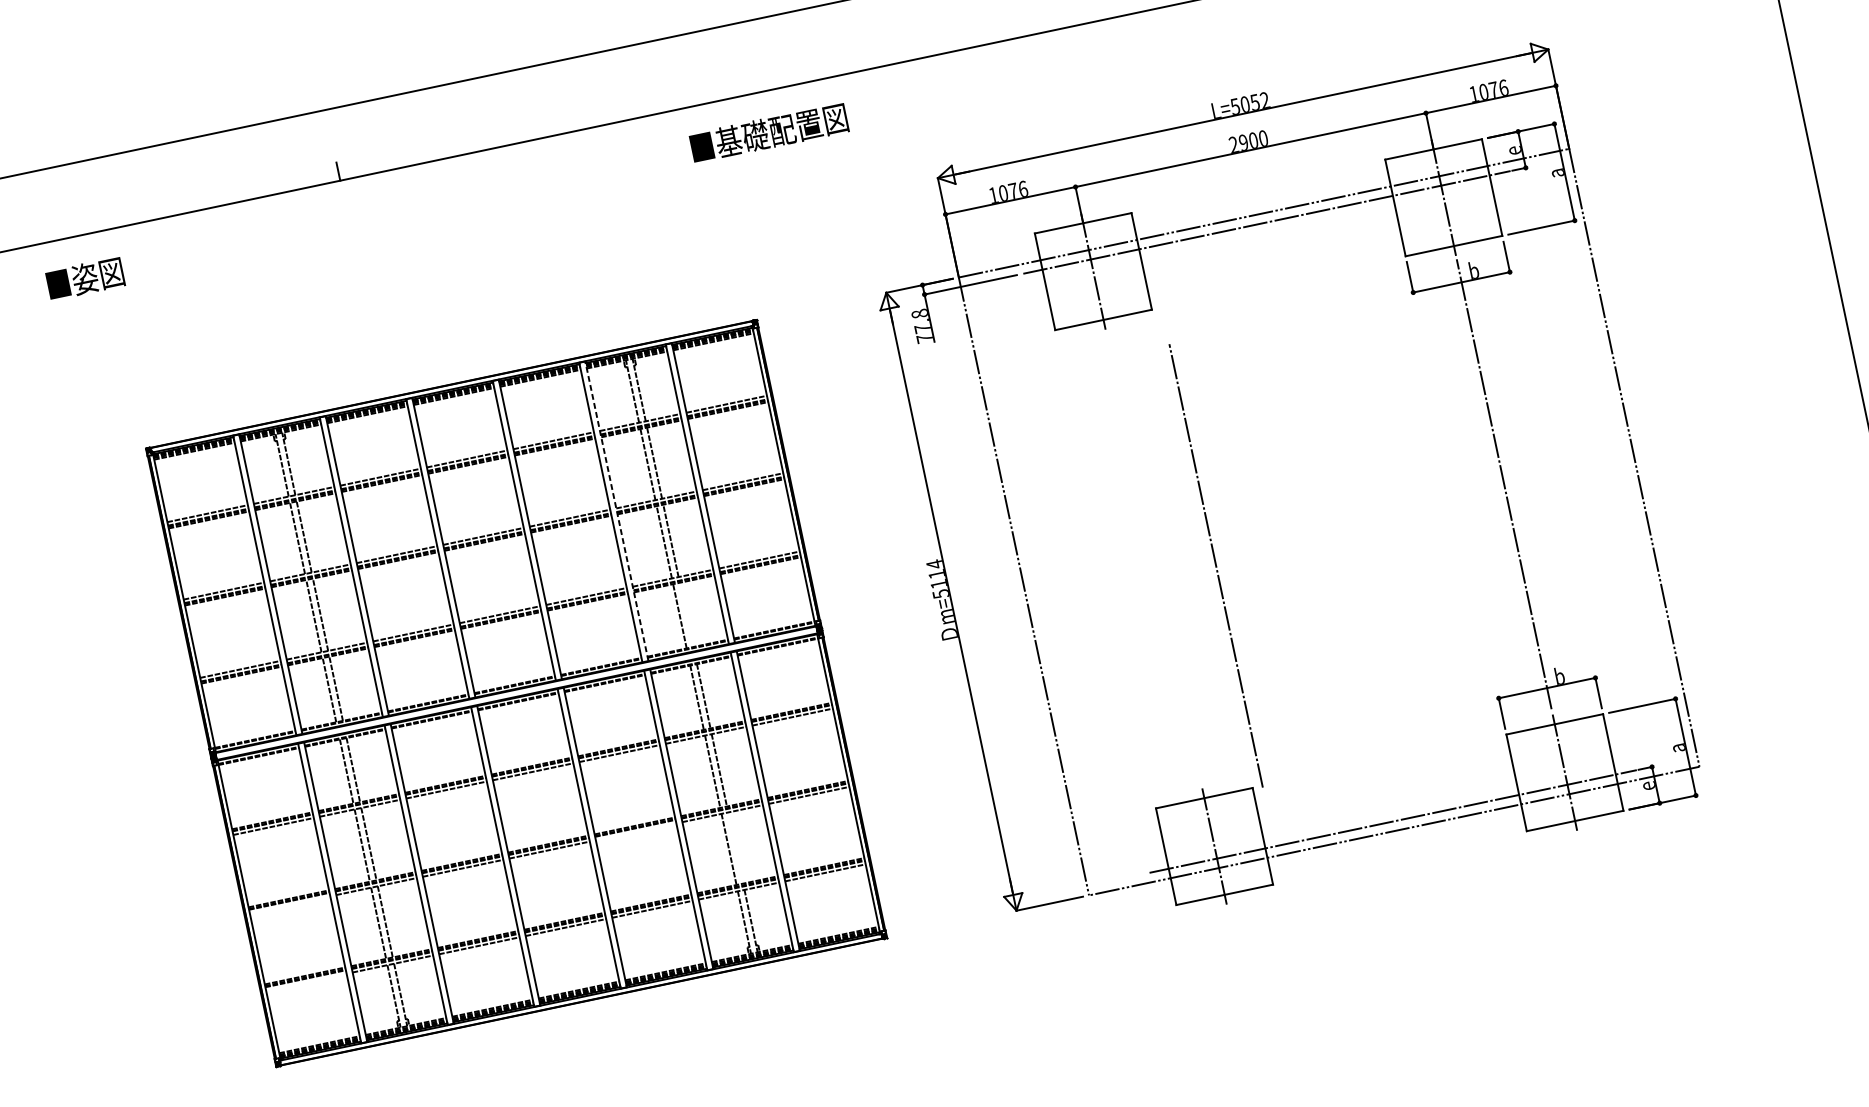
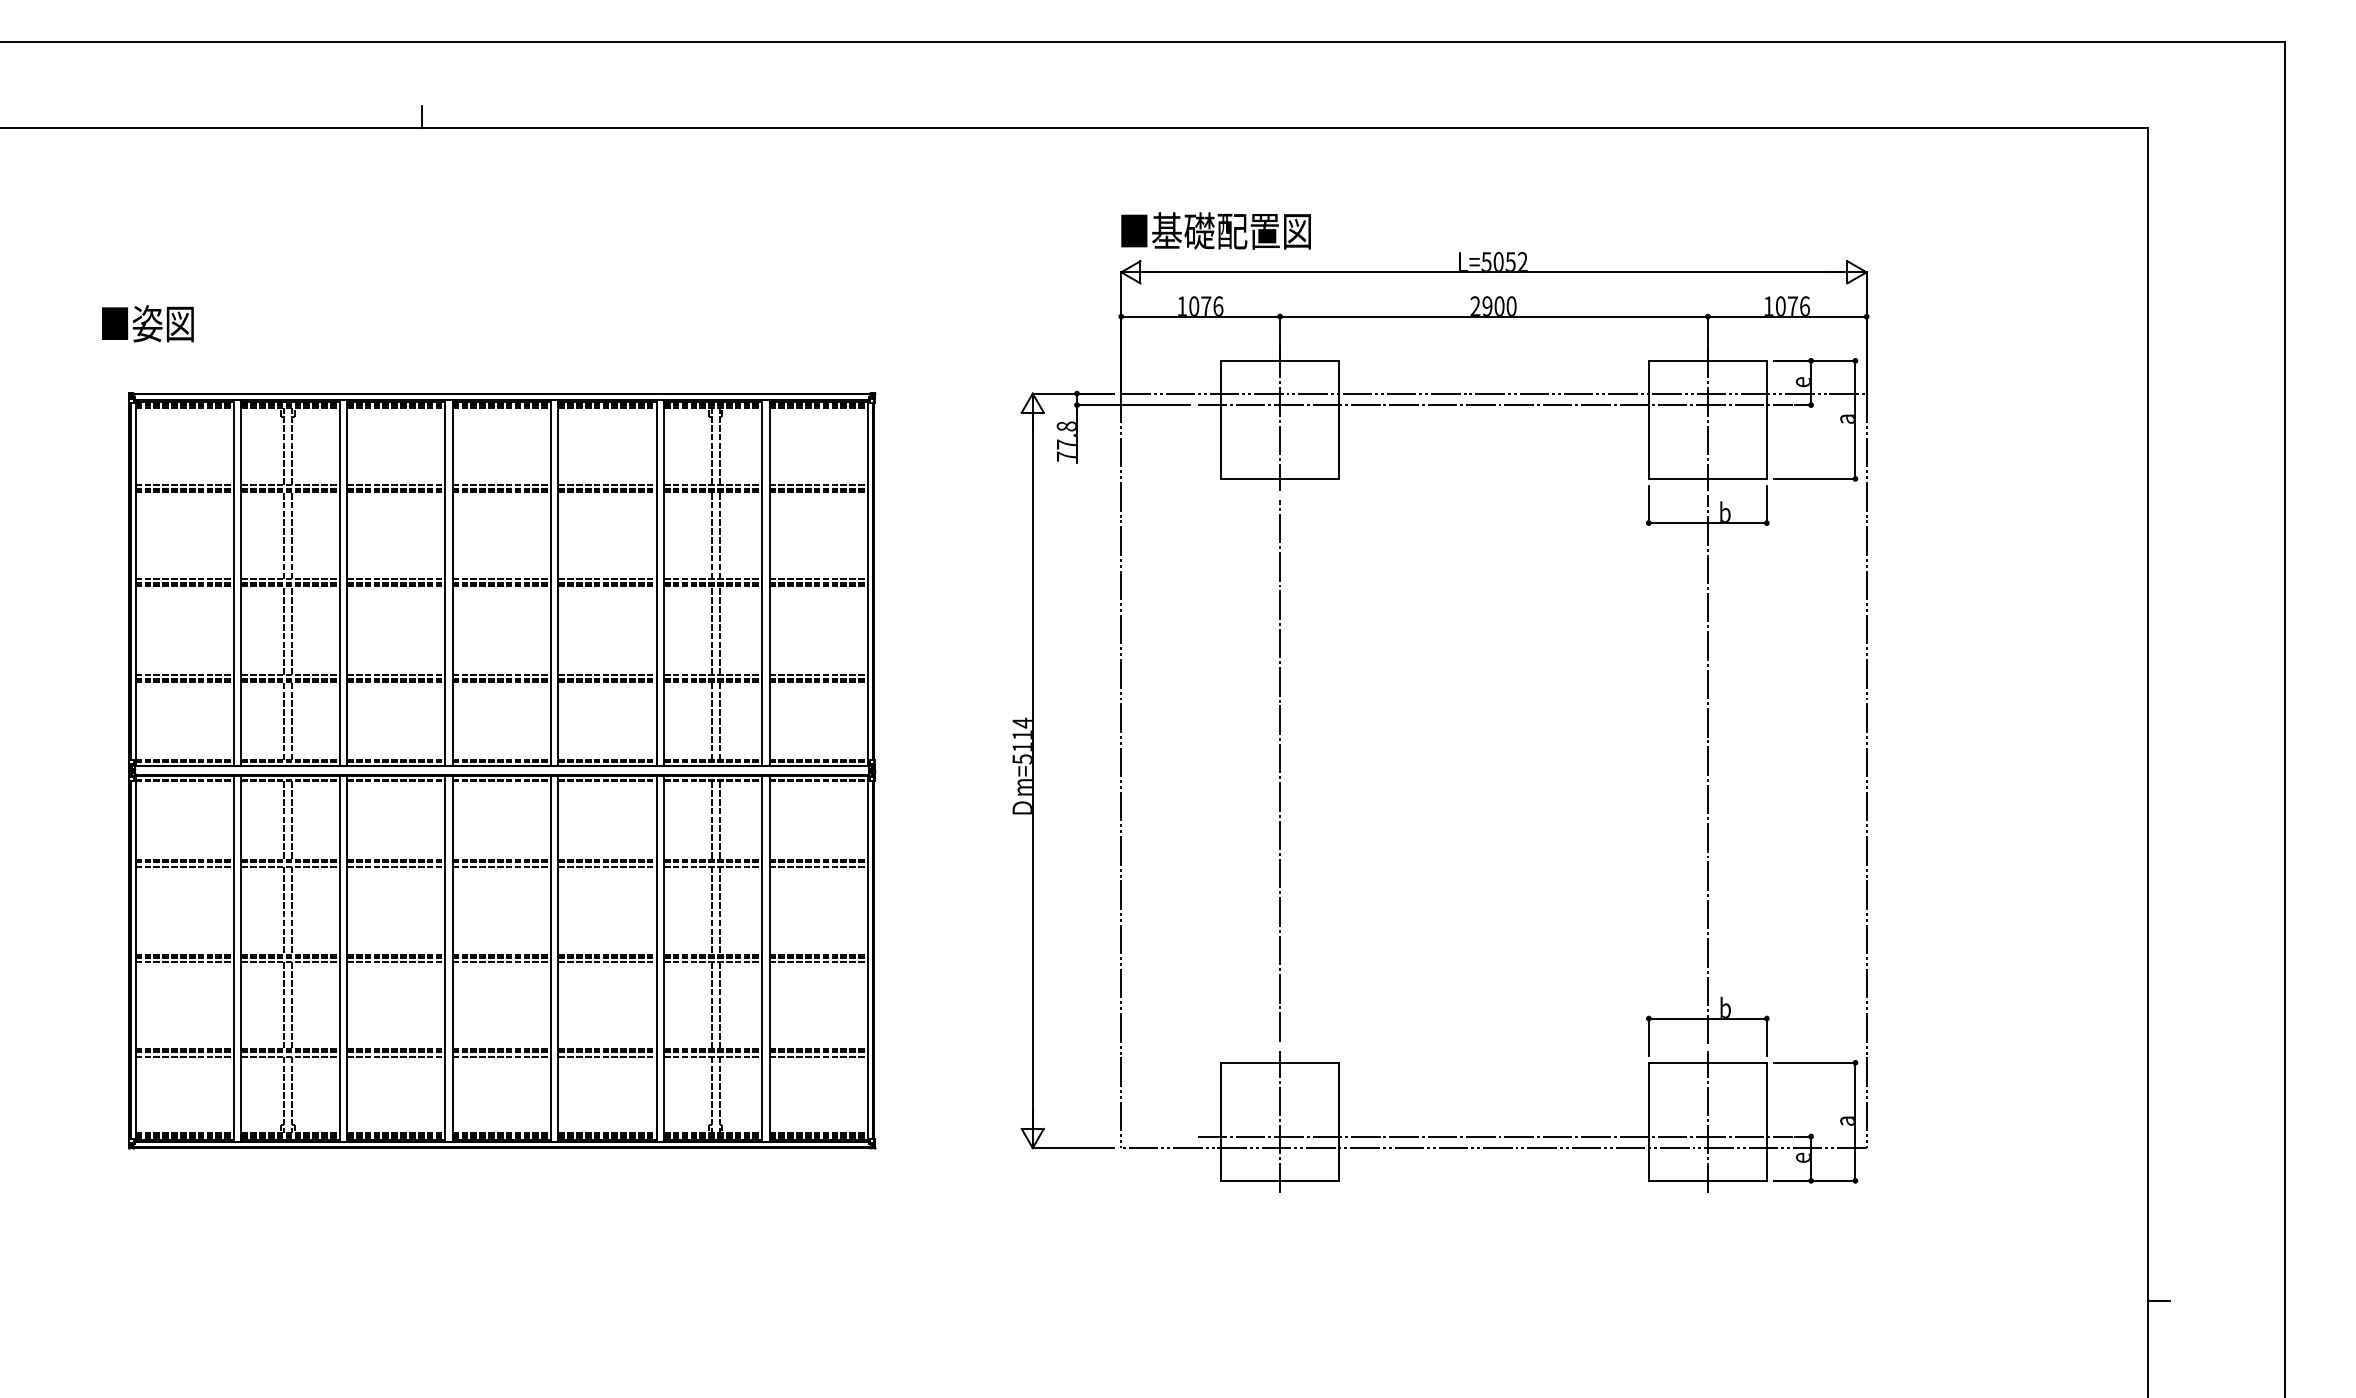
text: (768, 132) -> (1215, 230), moved
text: (85, 278) -> (147, 323), moved
line: (616, 511) -> (663, 582), dashed -> solid
line: (1215, 565) -> (1279, 770), moved
line: (686, 614) -> (719, 720), added
line: (636, 832) -> (607, 962), added
line: (735, 848) -> (719, 1005), added
line: (289, 905) -> (184, 962), added
line: (306, 982) -> (184, 1056), added

